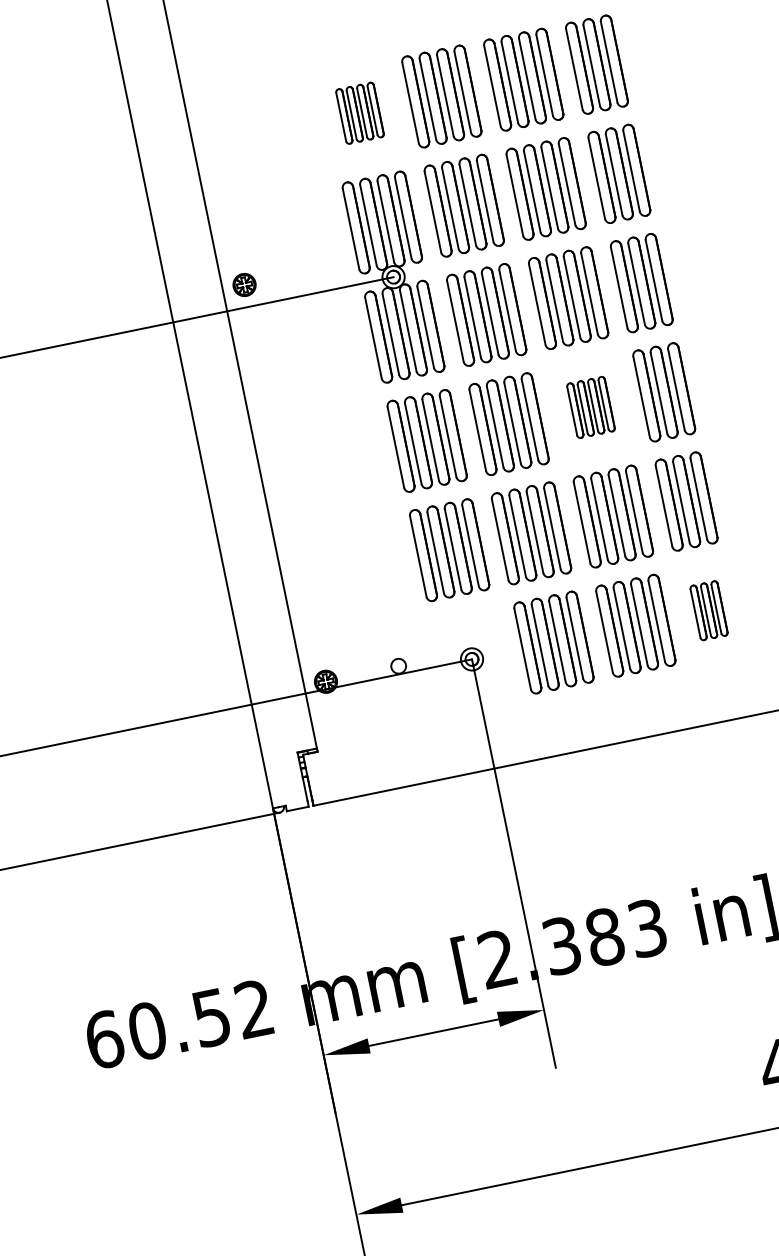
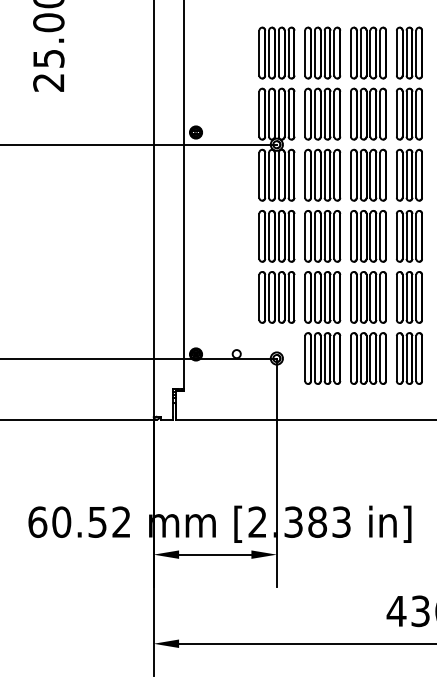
part: (359, 112) -> (276, 52), size x1.67
part: (591, 407) -> (368, 236), size x1.67
part: (709, 610) -> (409, 358), size x1.67

